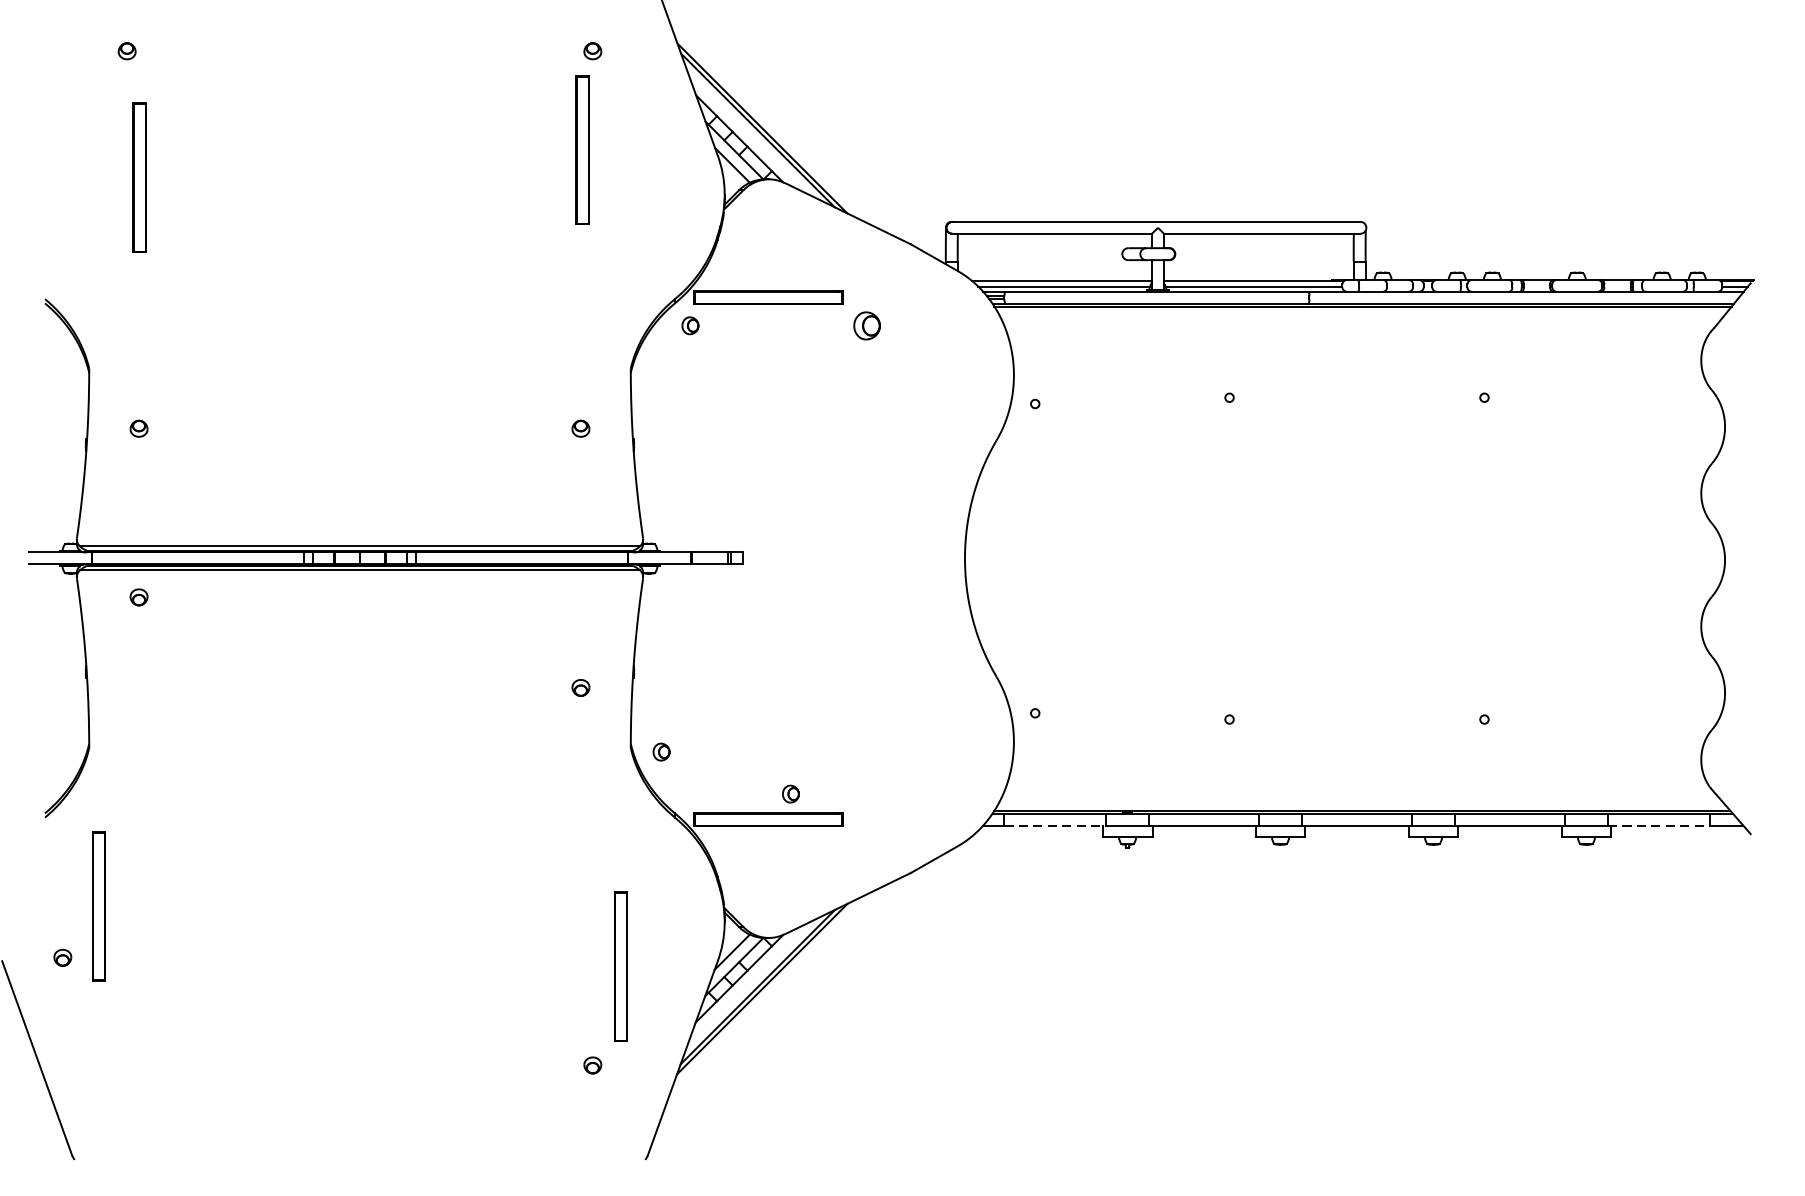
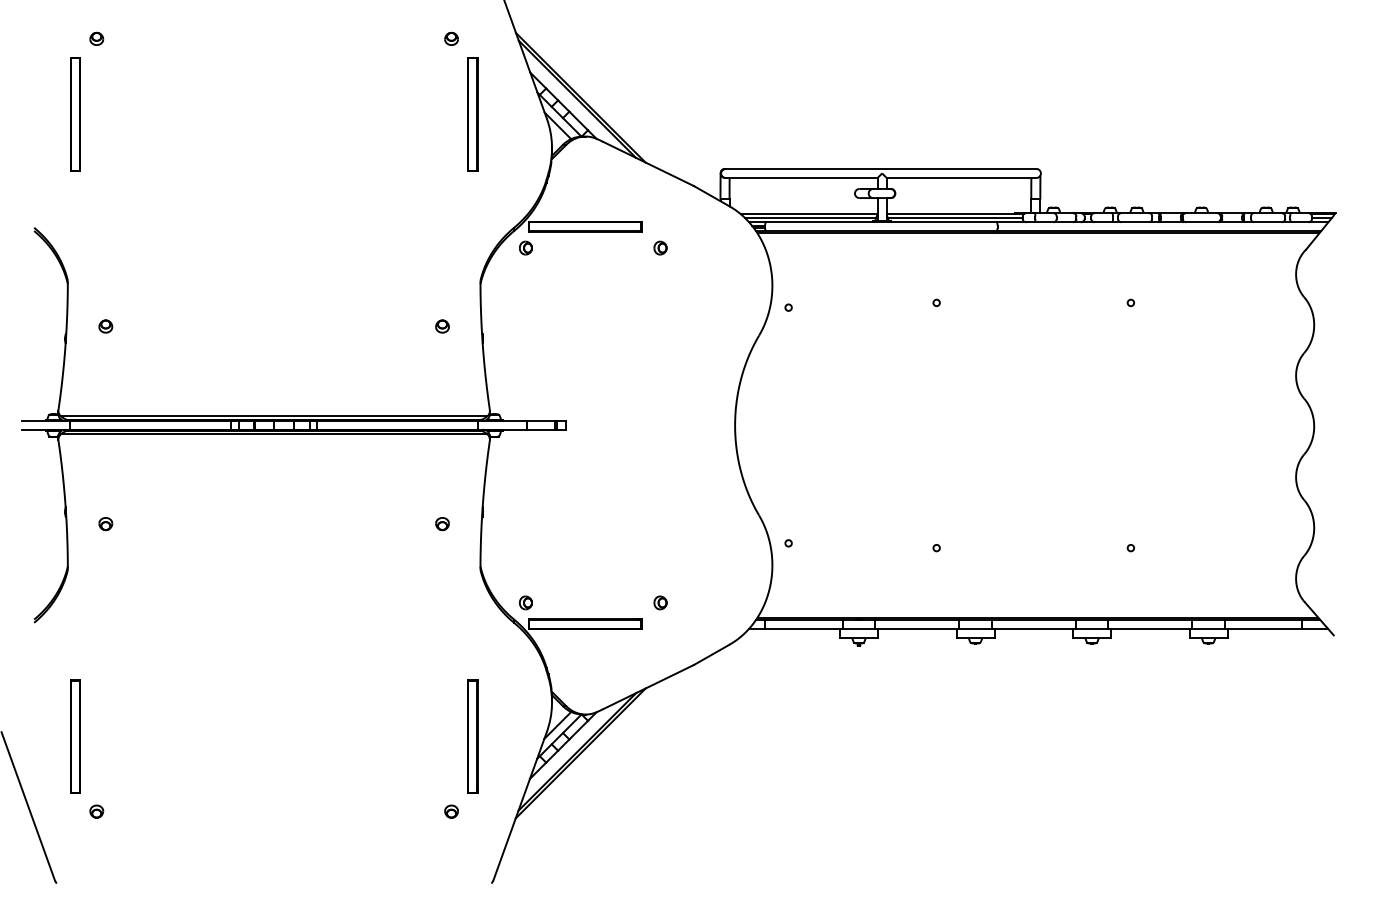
part: (582, 150) -> (472, 114), moved
part: (139, 178) -> (75, 114), moved
part: (867, 325) -> (660, 247), size x0.62
part: (138, 598) -> (105, 524), moved
part: (661, 751) -> (525, 602), moved
part: (790, 793) -> (660, 602), moved
line: (1054, 825) -> (803, 628), dashed -> solid
line: (1658, 825) -> (1263, 628), dashed -> solid
part: (99, 906) -> (75, 736), moved
part: (62, 957) -> (96, 811), moved

